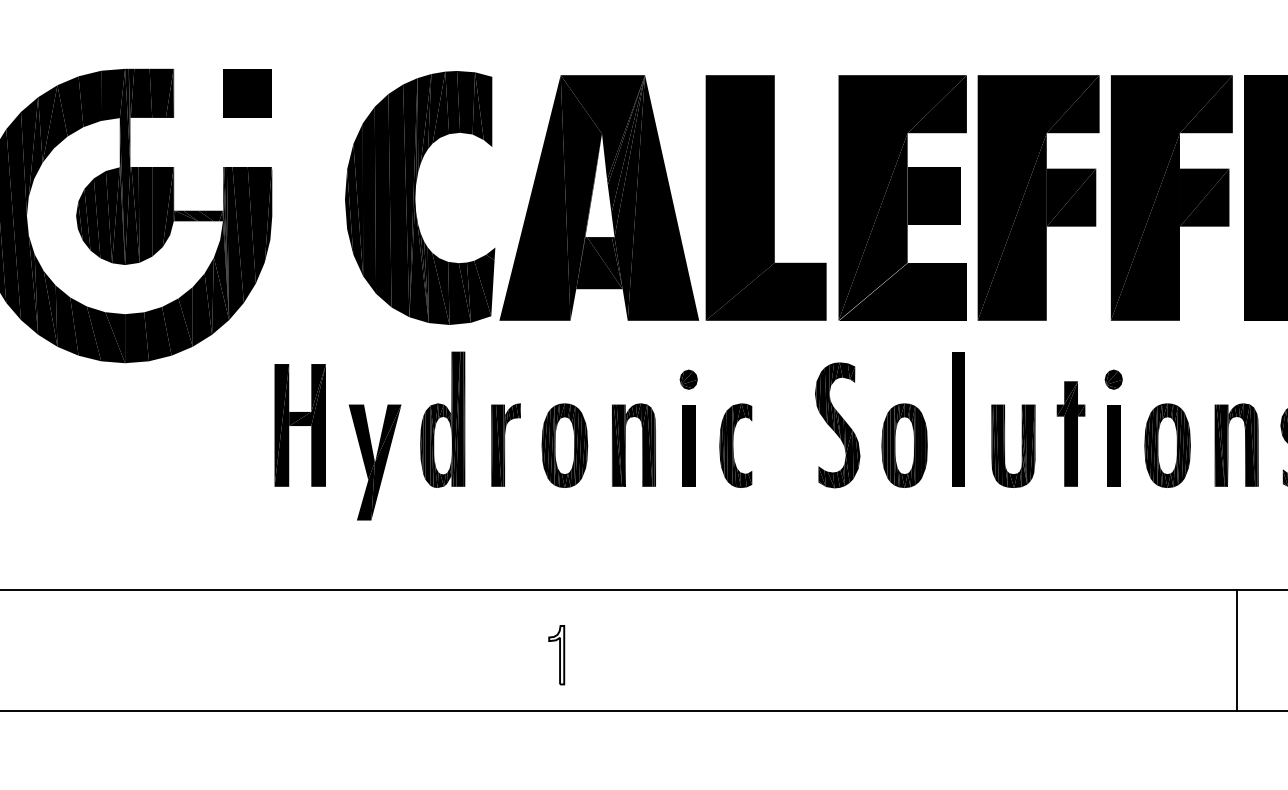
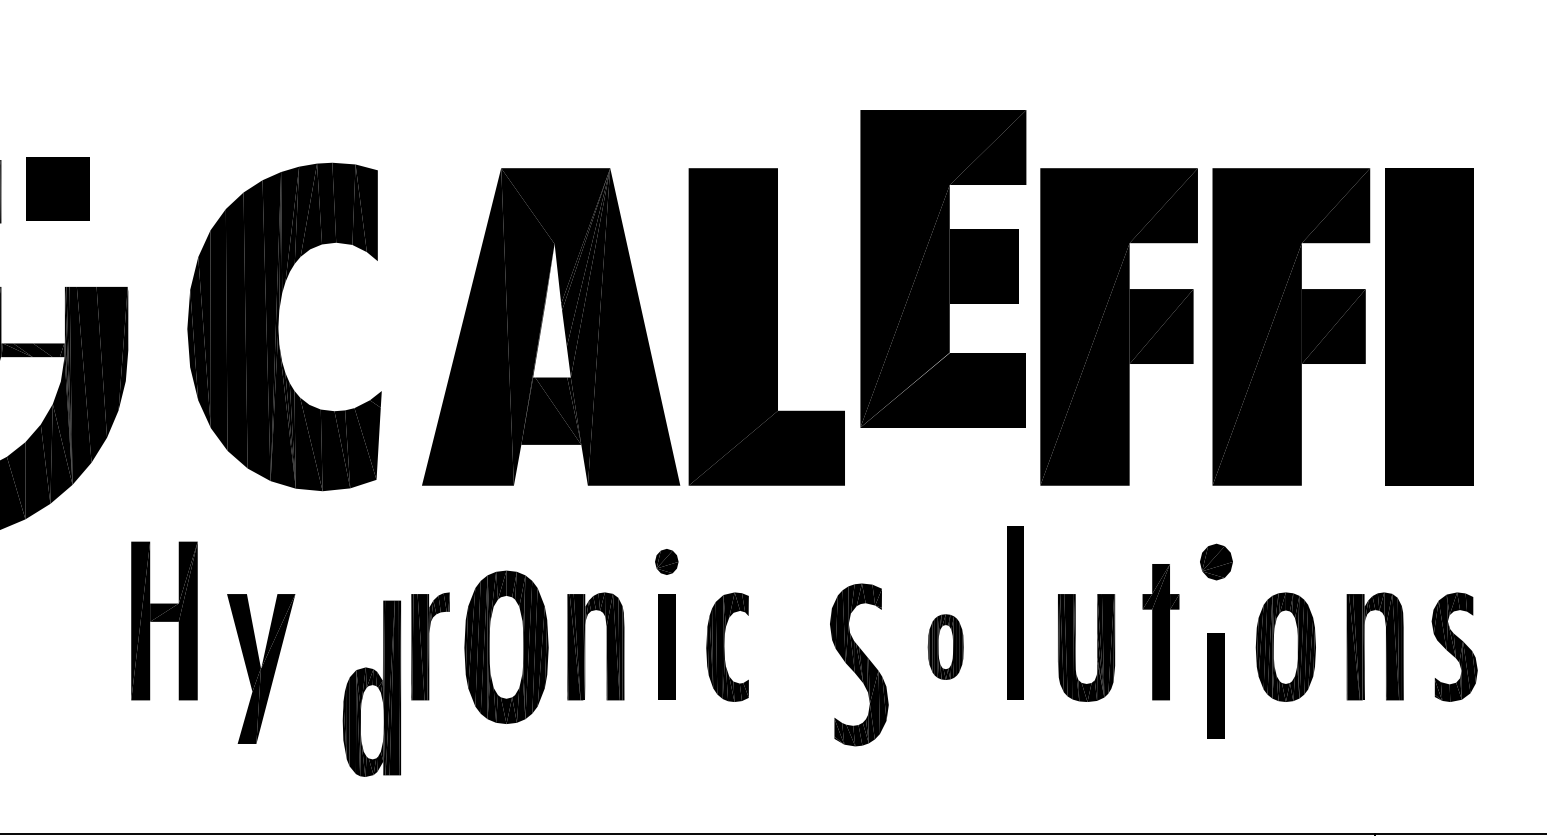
part: (247, 93) -> (57, 189), moved
part: (420, 197) -> (285, 326), moved
part: (902, 197) -> (943, 268), moved
part: (1113, 379) -> (1215, 561), size x1.4
part: (442, 419) -> (371, 688), moved
part: (837, 425) -> (859, 665), moved
part: (564, 445) -> (506, 646), size x1.4
part: (904, 445) -> (945, 646), size x0.6
part: (1113, 445) -> (1215, 685), moved

